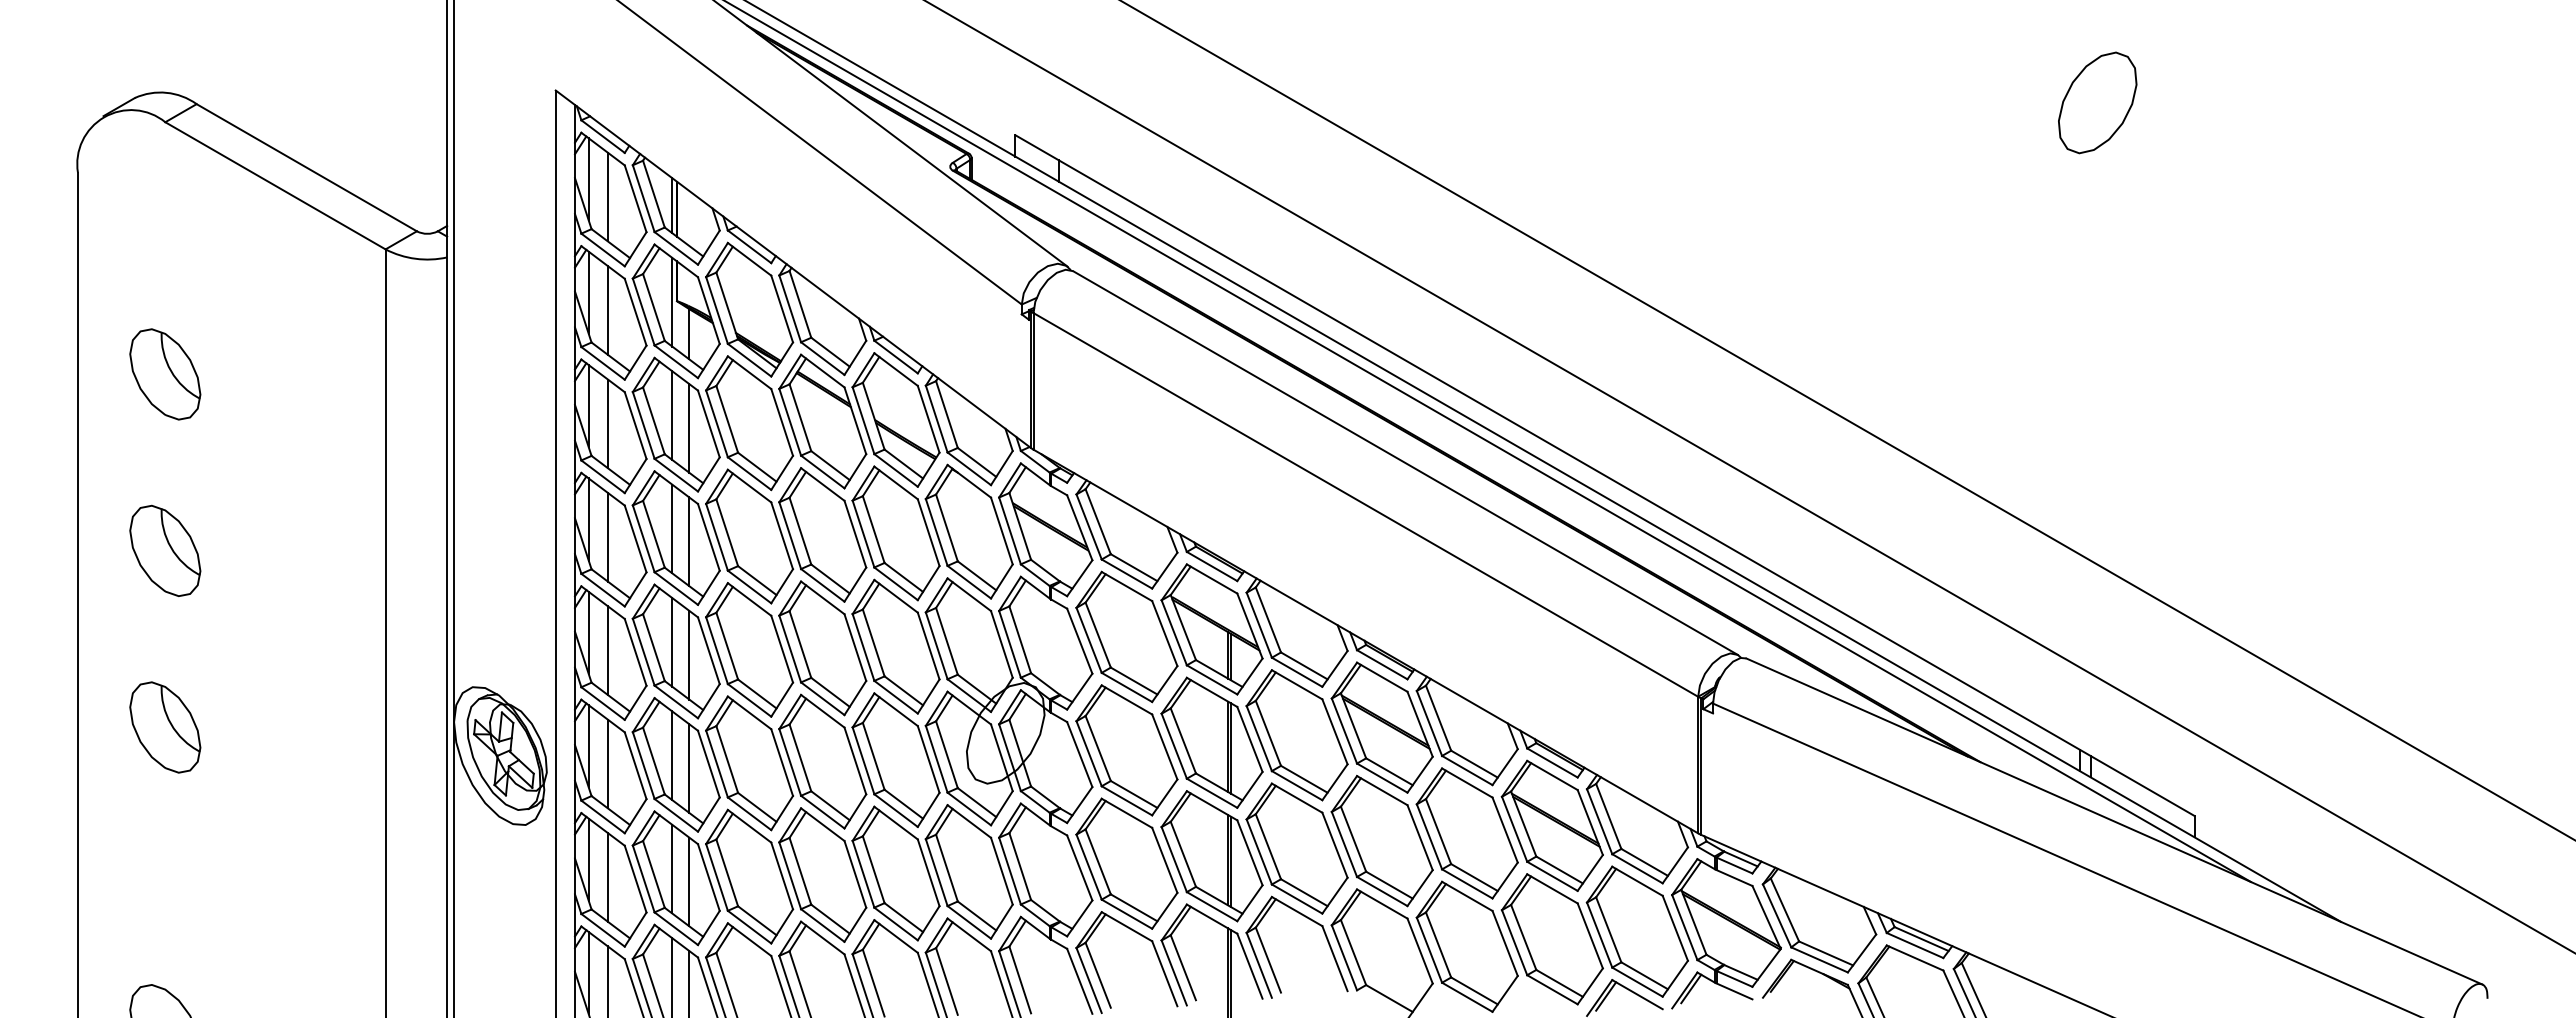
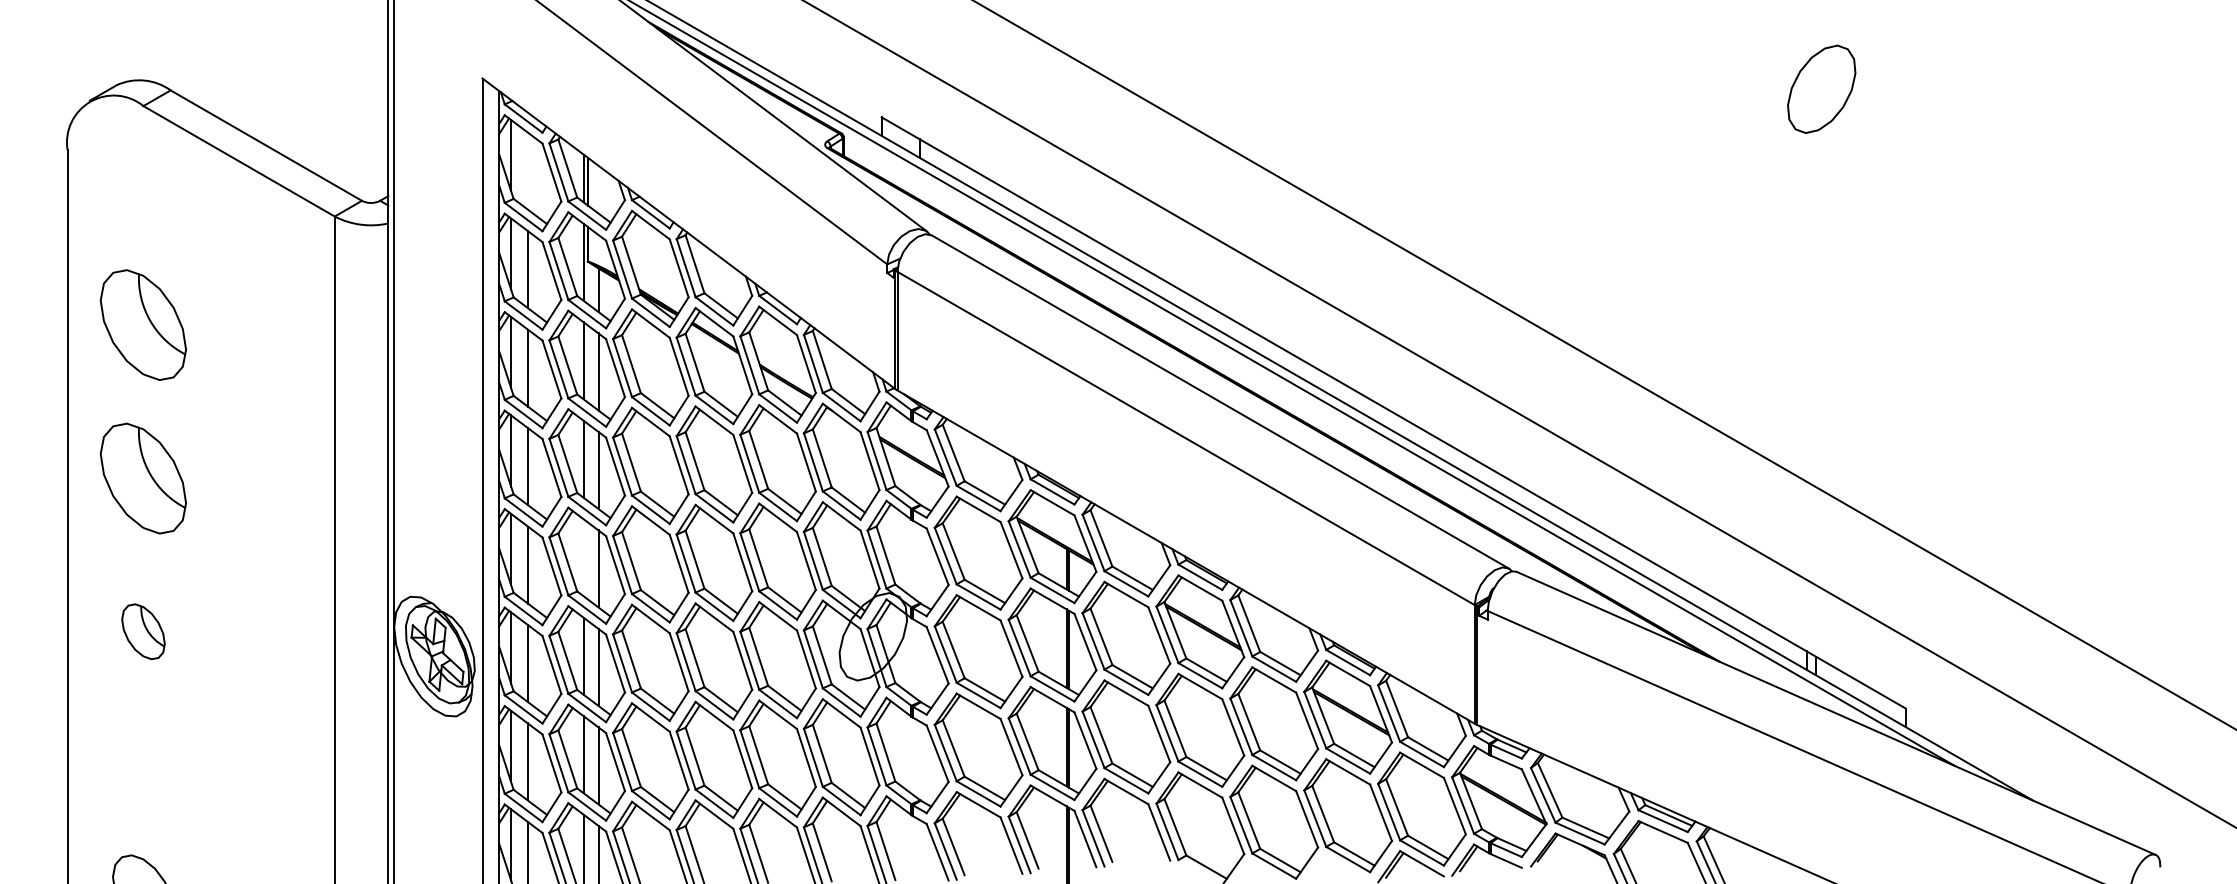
line: (607, 196) -> (527, 170), removed
part: (165, 374) -> (143, 325), size x1.4
part: (165, 550) -> (143, 478), size x1.4
line: (672, 641) -> (583, 557), removed
part: (165, 727) -> (143, 631), size x0.7

